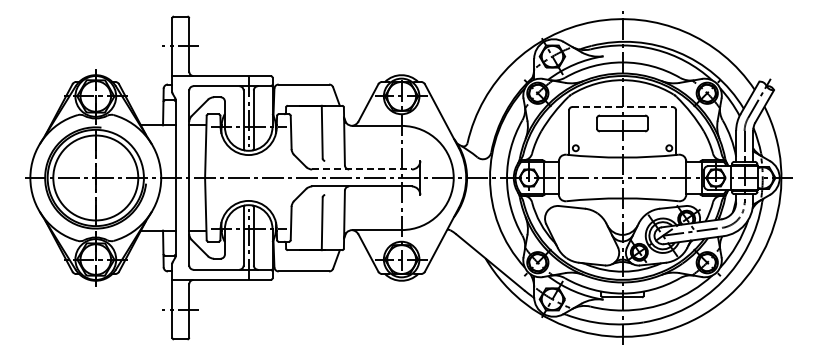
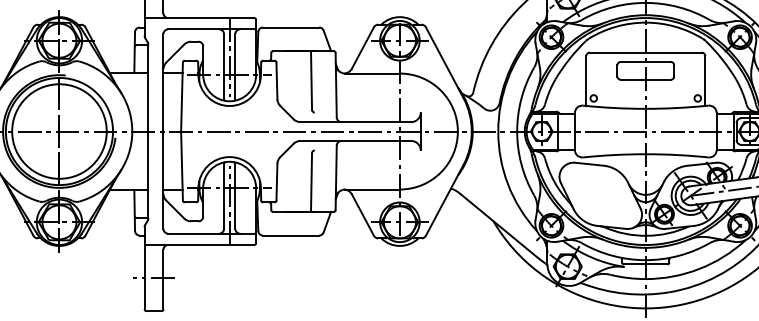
line: (623, 107) -> (646, 53), dashed -> solid
line: (362, 169) -> (356, 122), dashed -> solid

